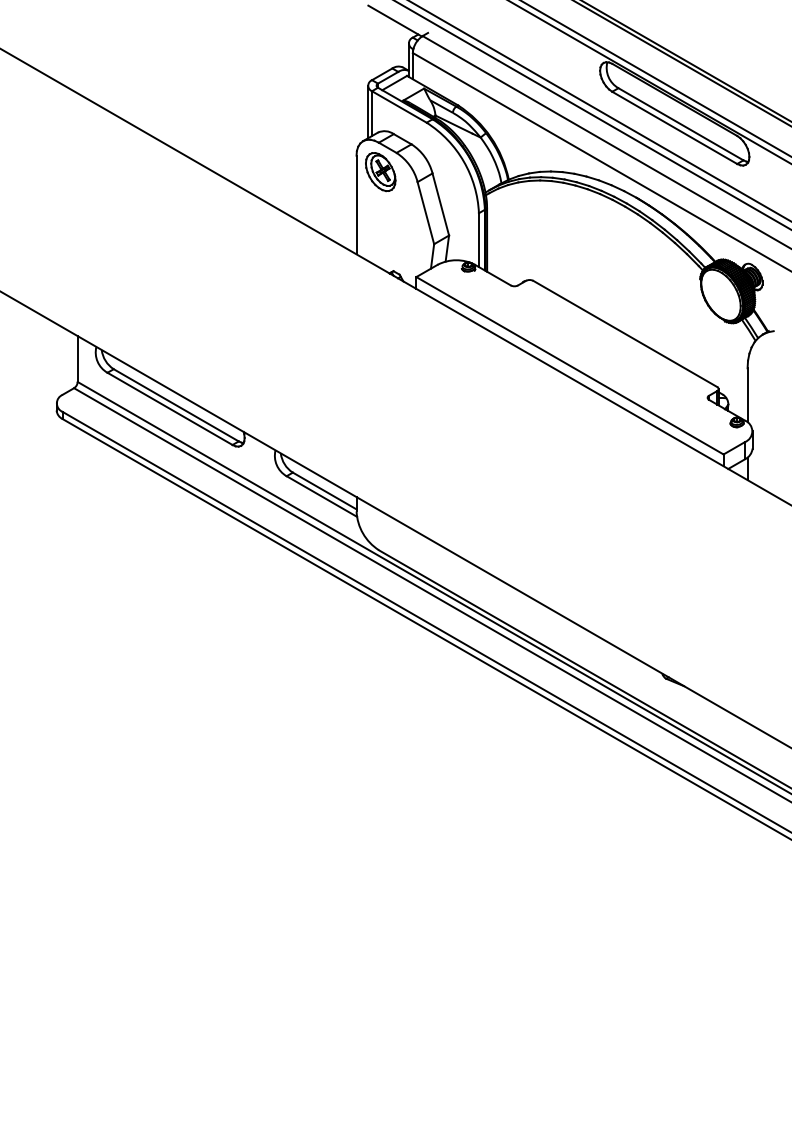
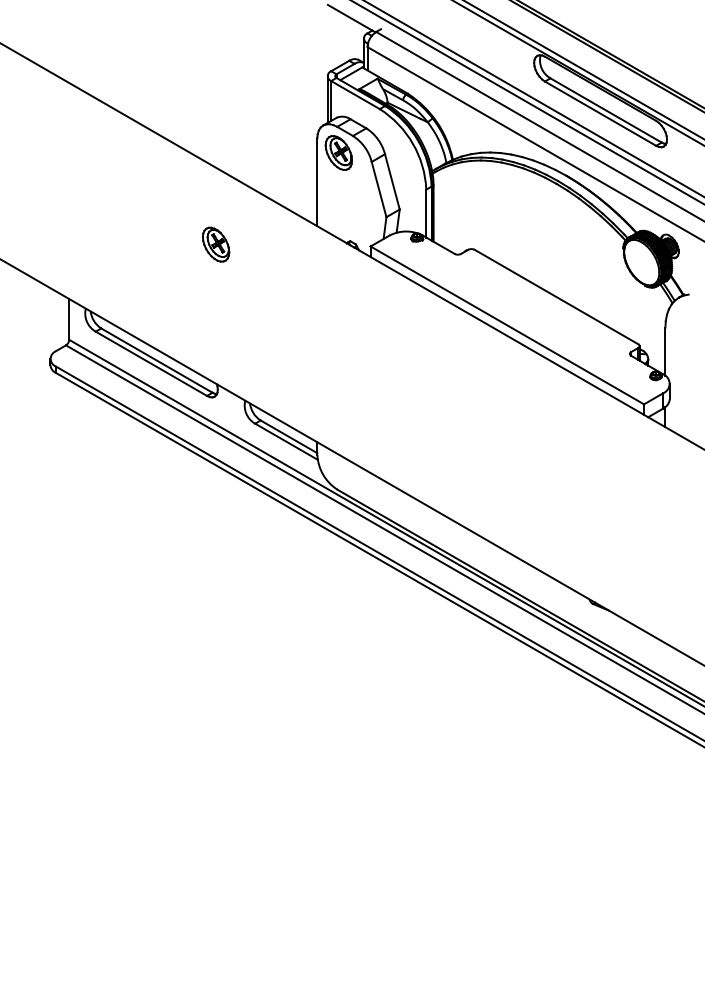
part: (242, 275) -> (215, 245), added

